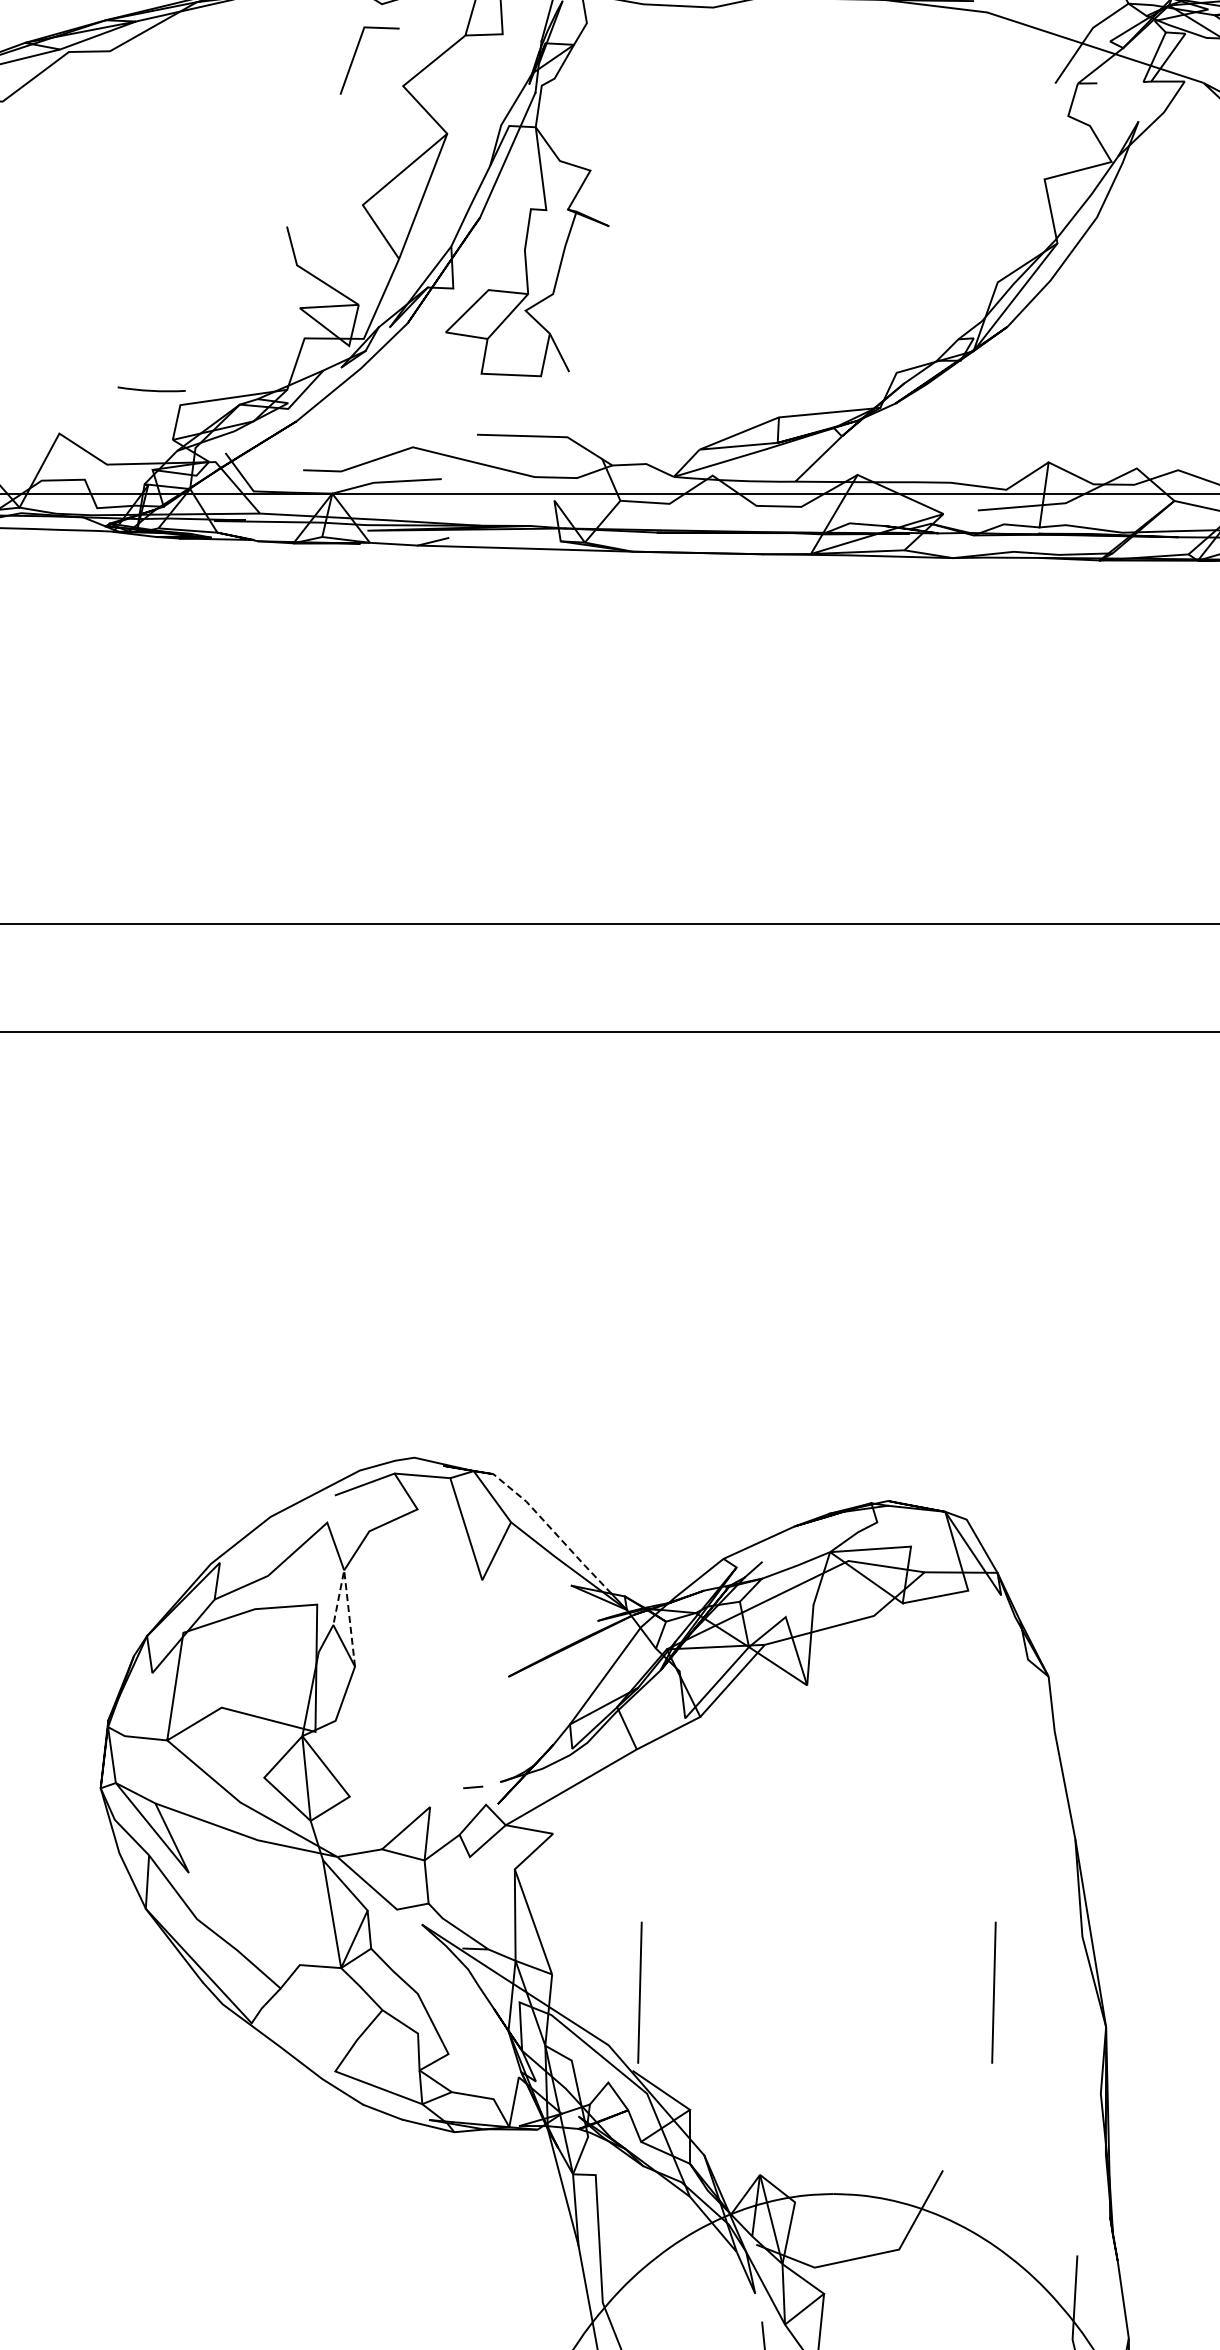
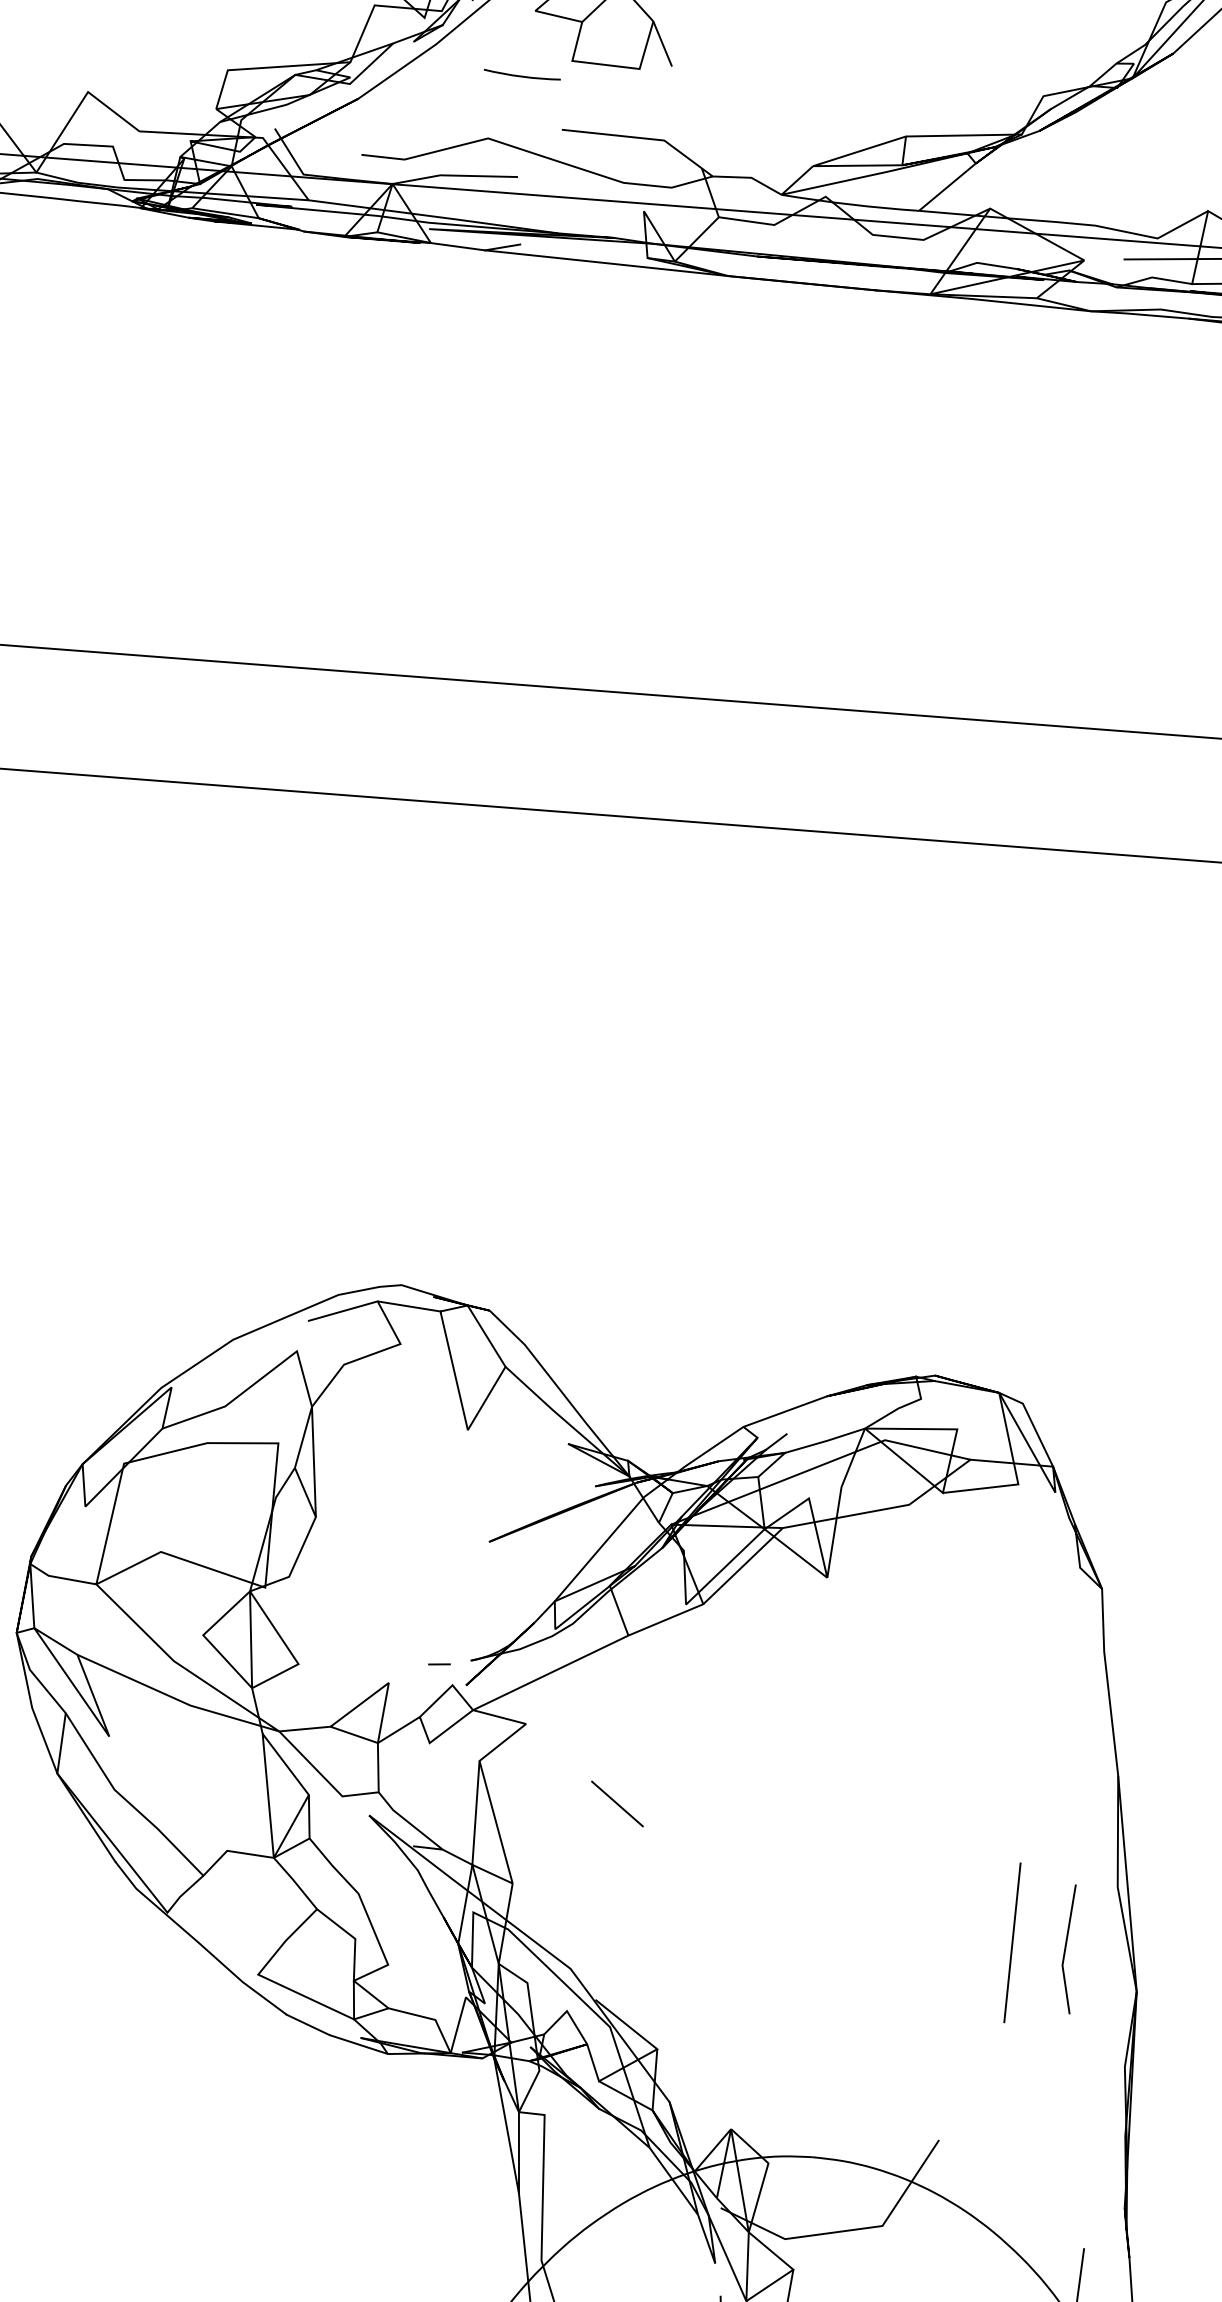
arc: (150, 389) -> (520, 74), moved
line: (553, 1531) -> (552, 1380), dashed -> solid
line: (346, 1590) -> (312, 1429), dashed -> solid
line: (638, 1897) -> (617, 1803), added
line: (639, 1992) -> (610, 1911), removed
line: (1041, 1994) -> (1066, 1948), added

